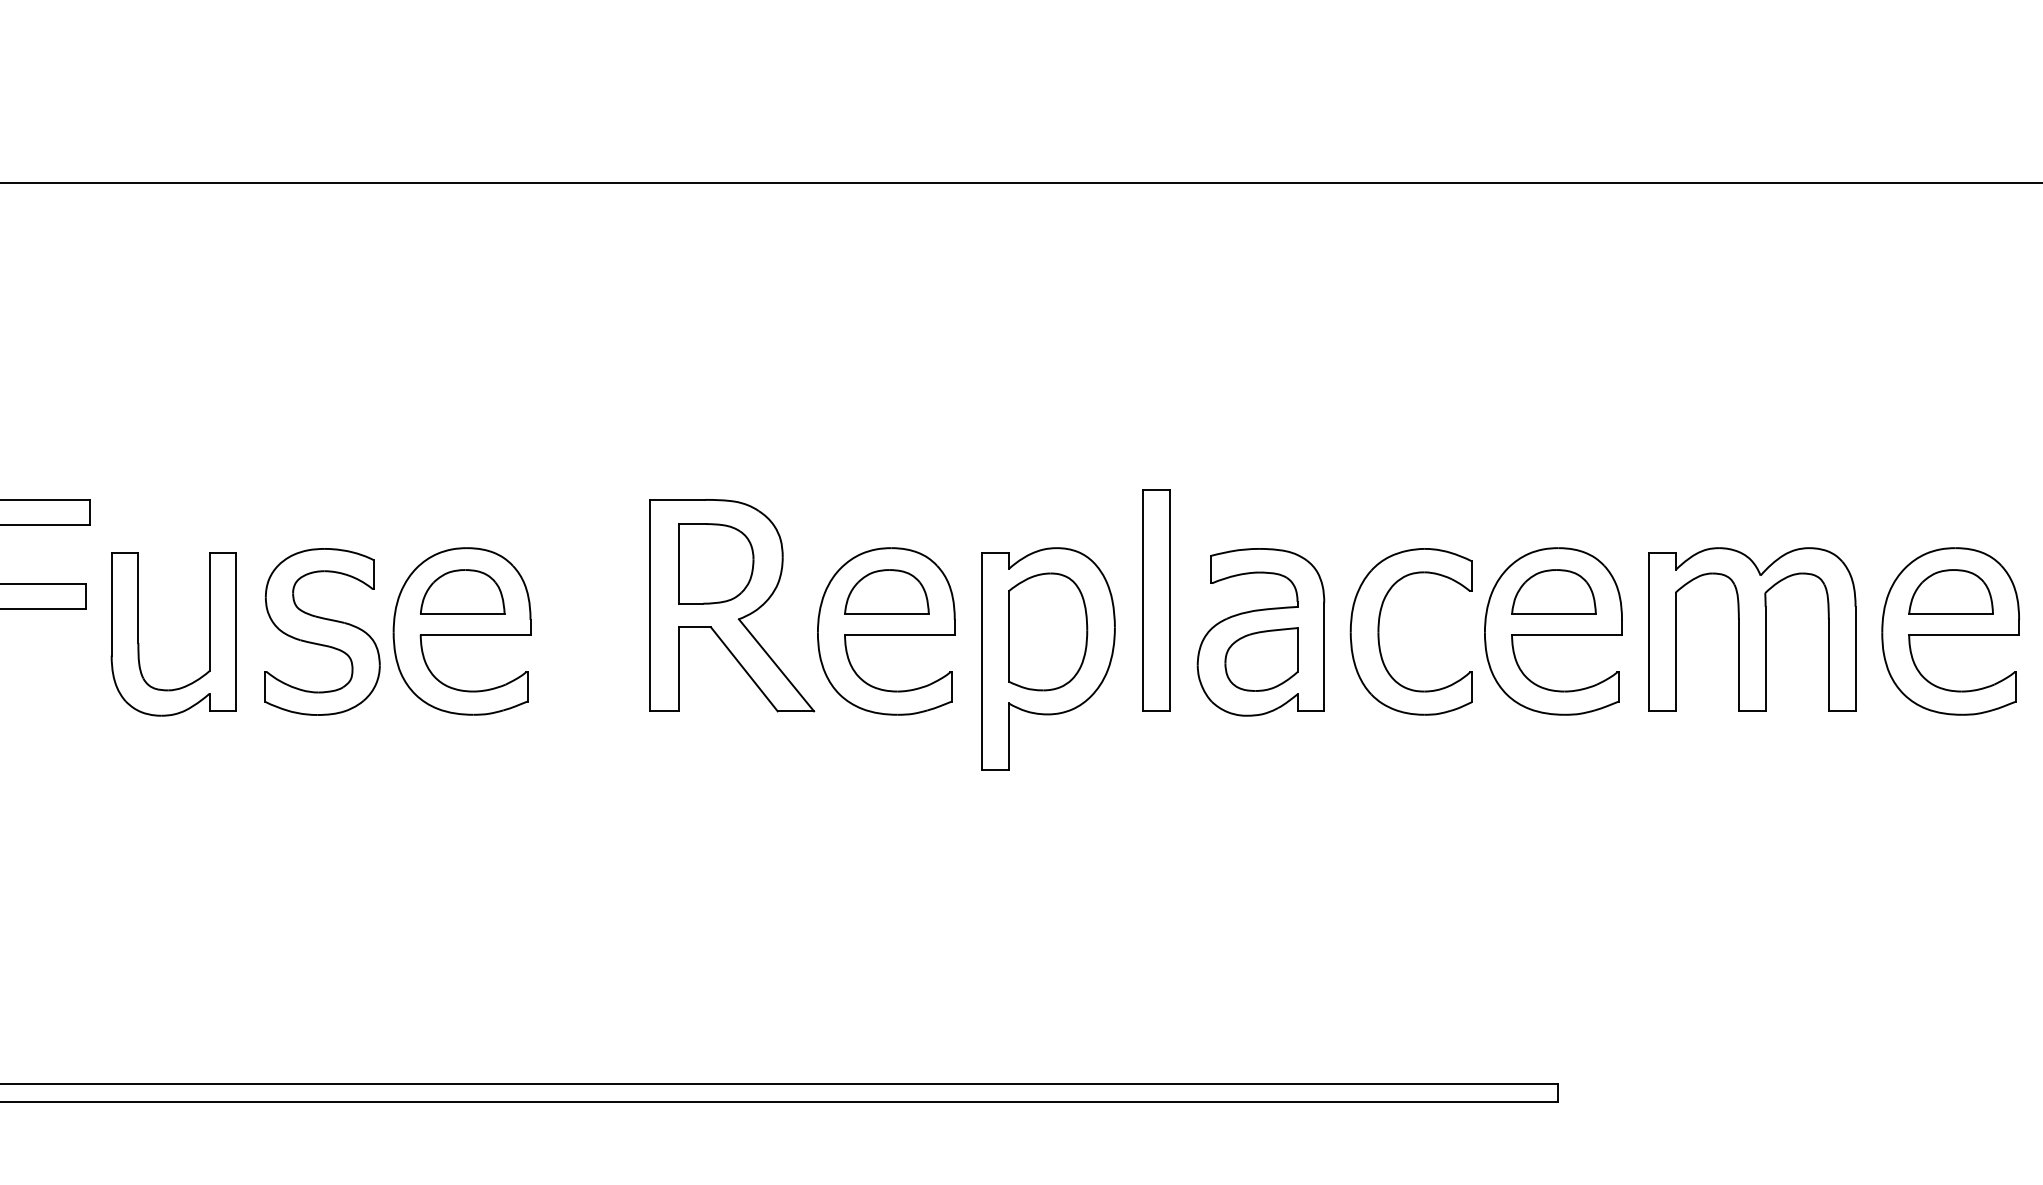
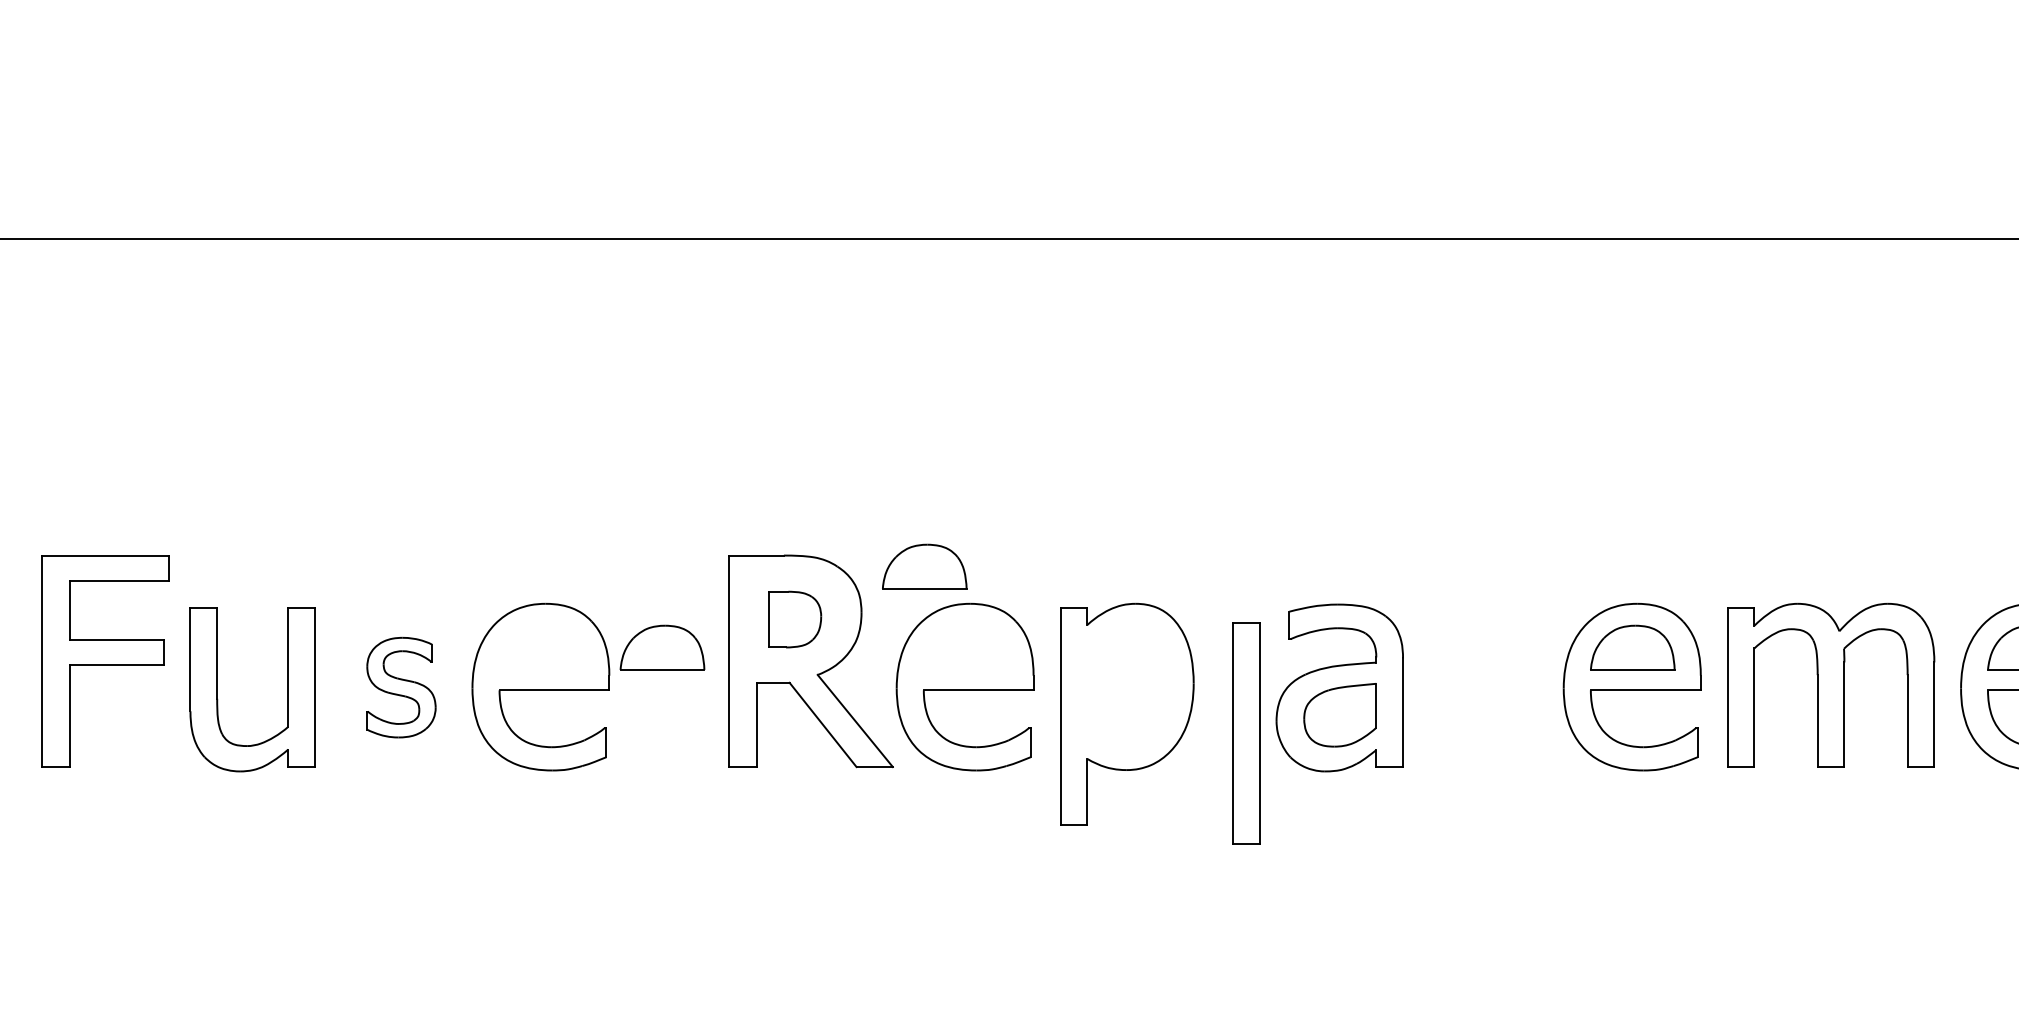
part: (716, 563) -> (795, 619), size x0.7
part: (462, 591) -> (662, 647), moved
part: (886, 591) -> (924, 566), moved
part: (1156, 600) -> (1246, 733), moved
part: (322, 631) -> (401, 687), size x0.6
part: (1048, 631) -> (1127, 687), removed
part: (1379, 631) -> (1458, 687), removed

